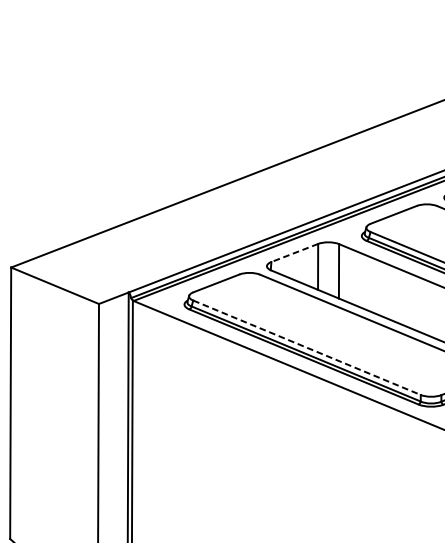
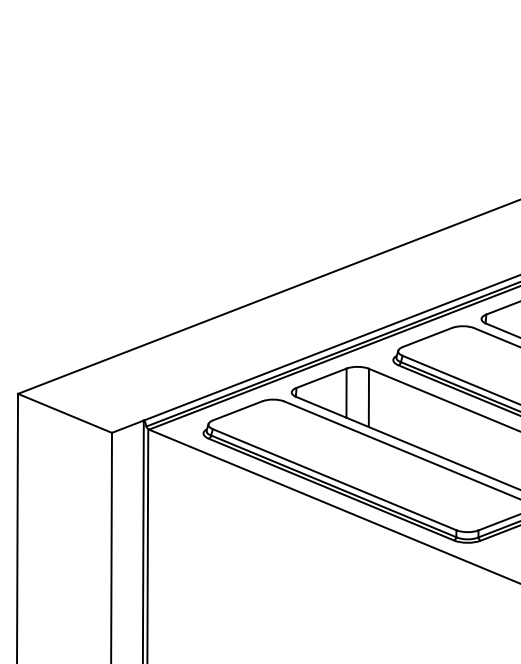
line: (294, 253) -> (321, 378), dashed -> solid
line: (306, 347) -> (334, 479), dashed -> solid

